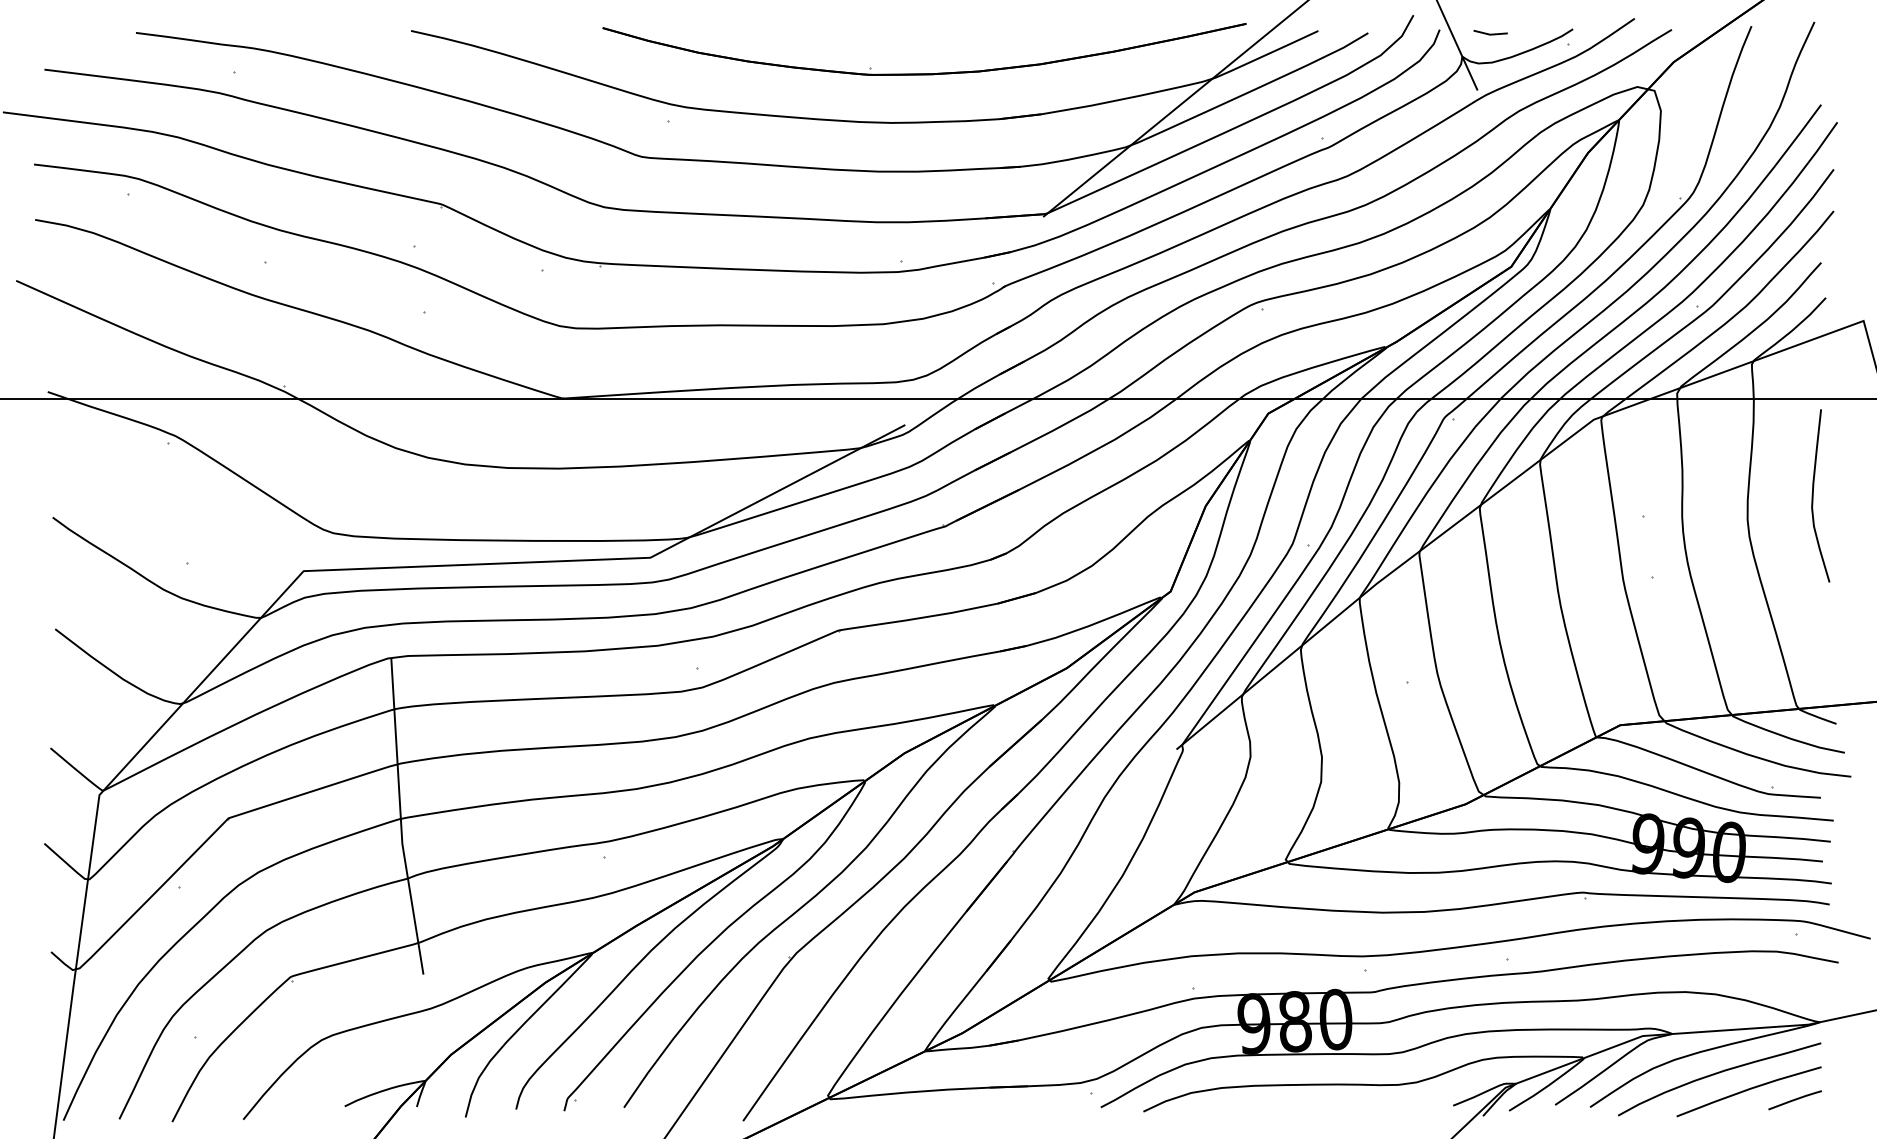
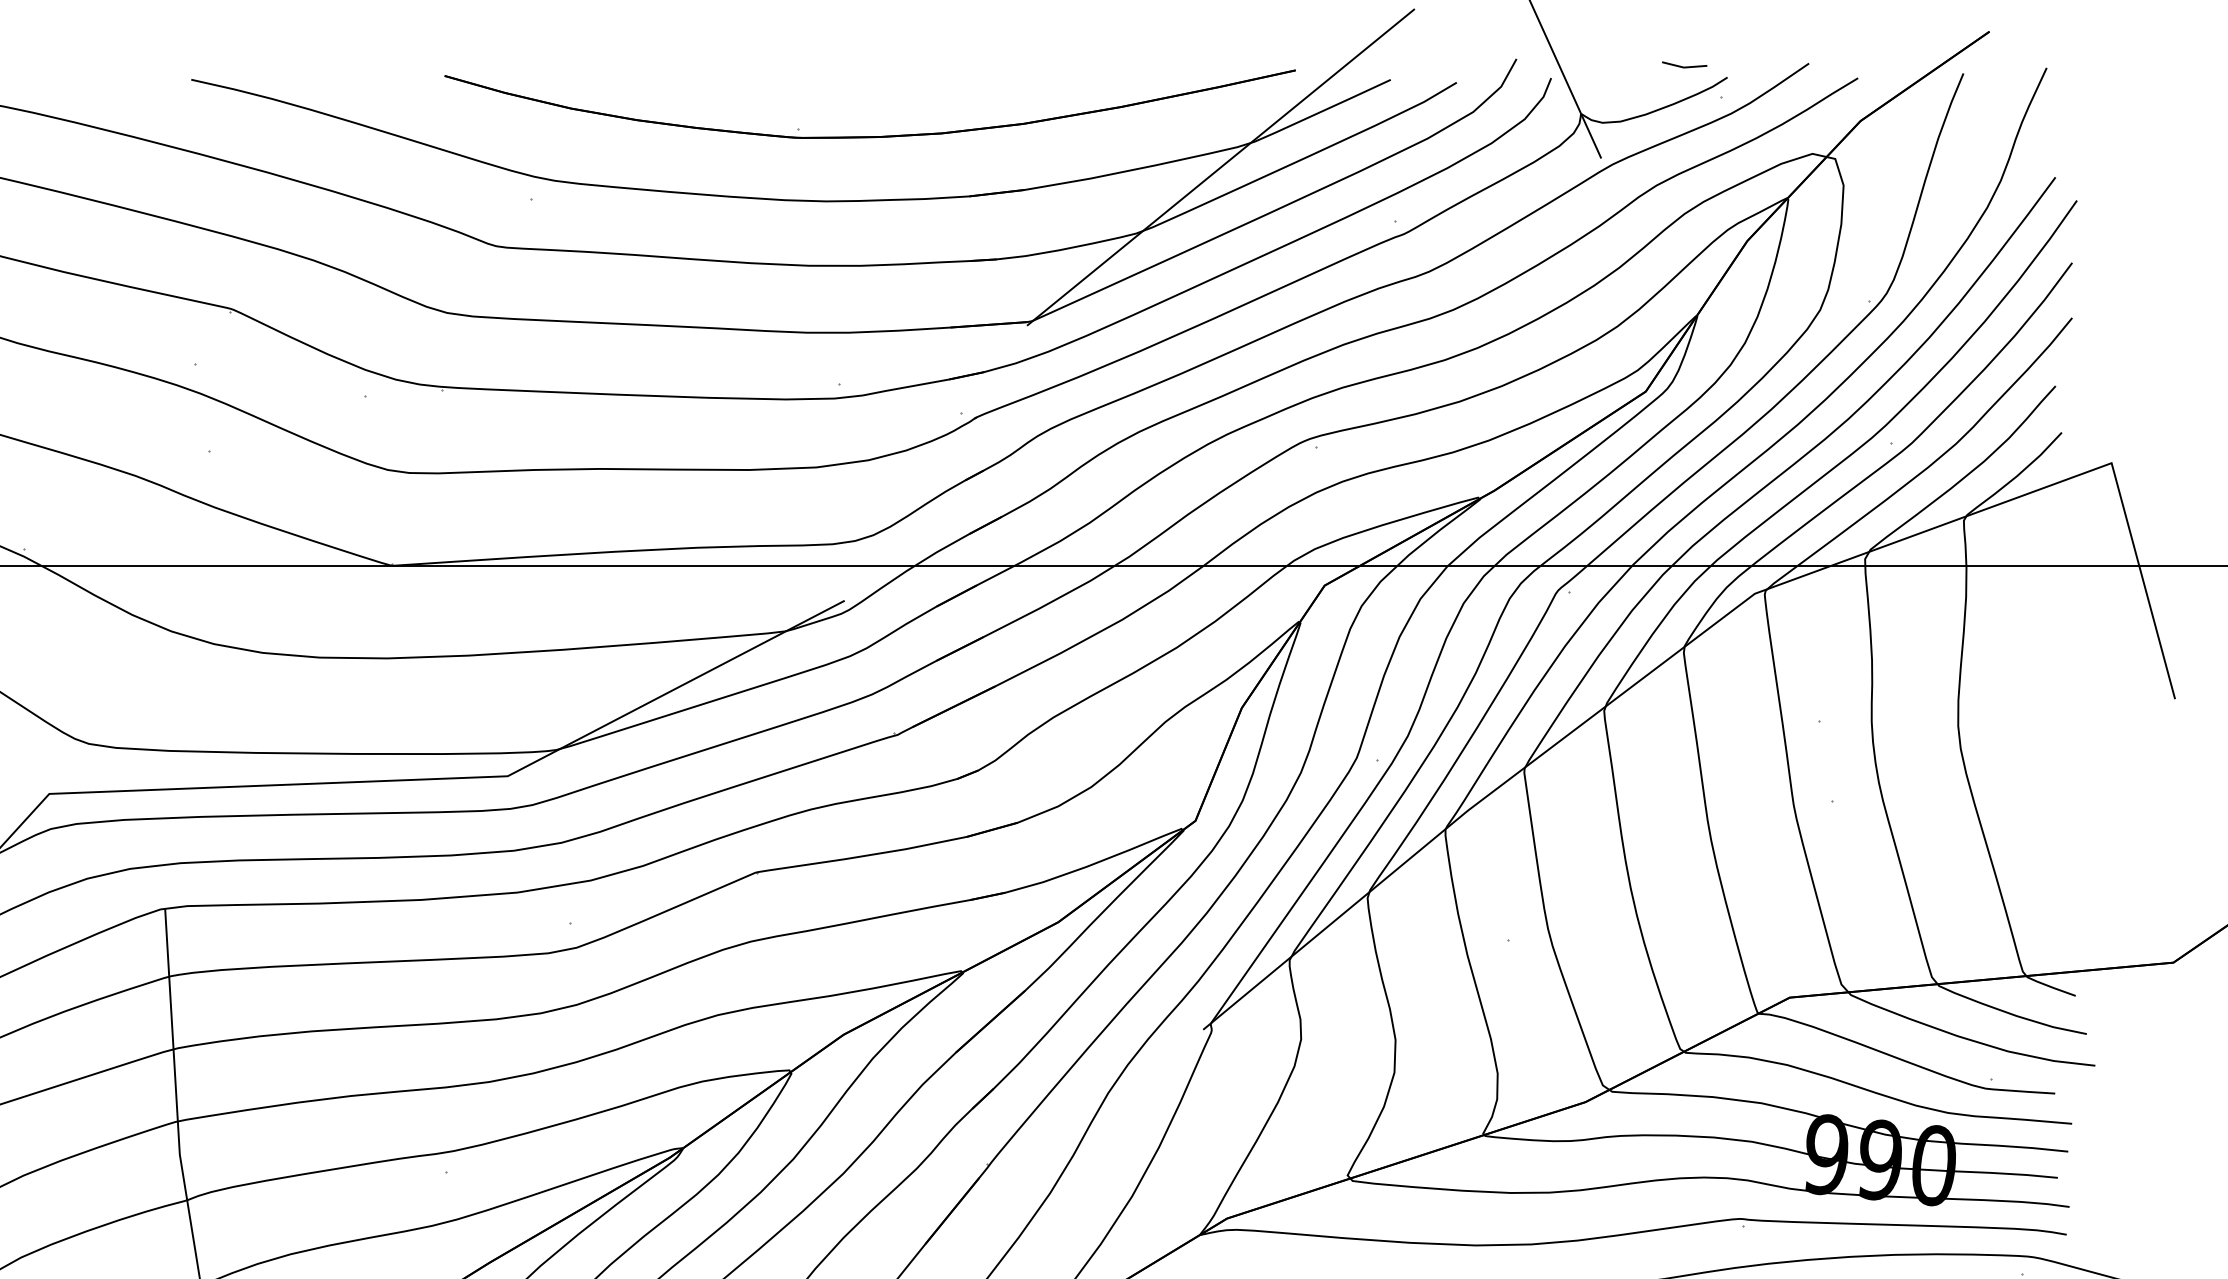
line: (1490, 33) -> (1684, 65), moved
curve: (1813, 495) -> (2045, 693), removed

